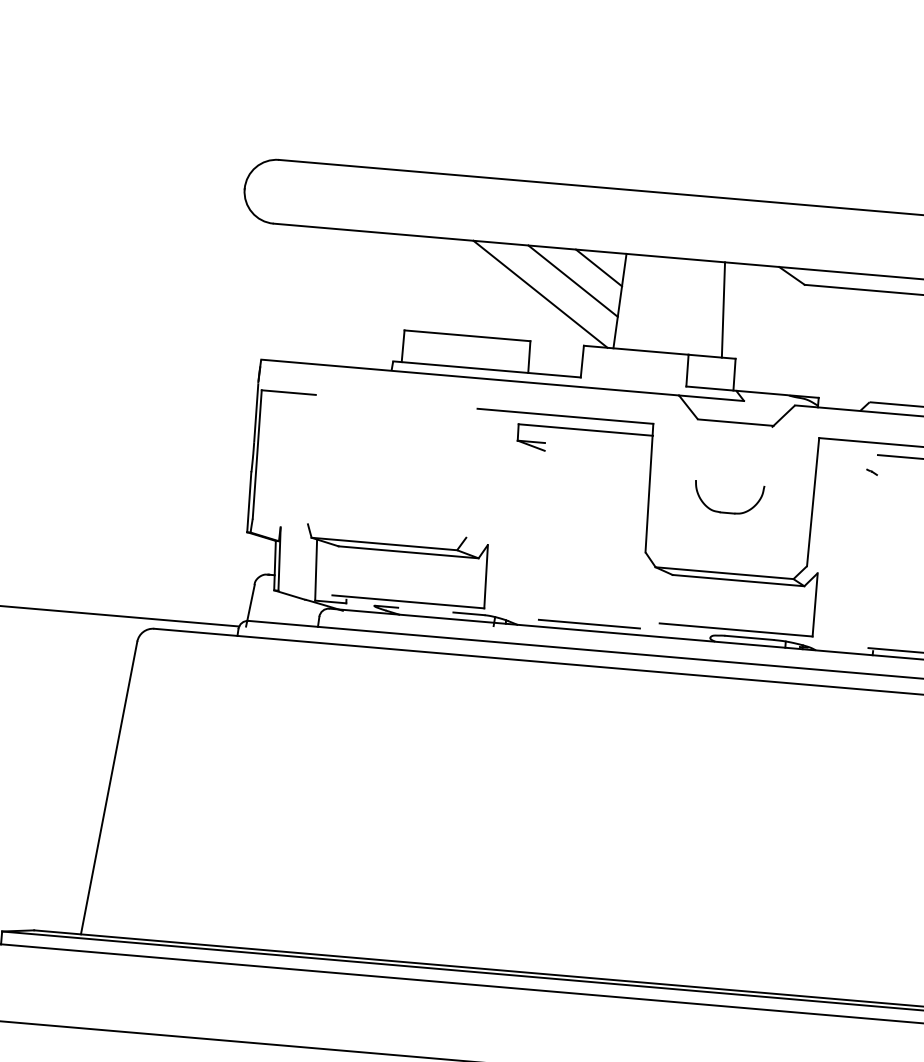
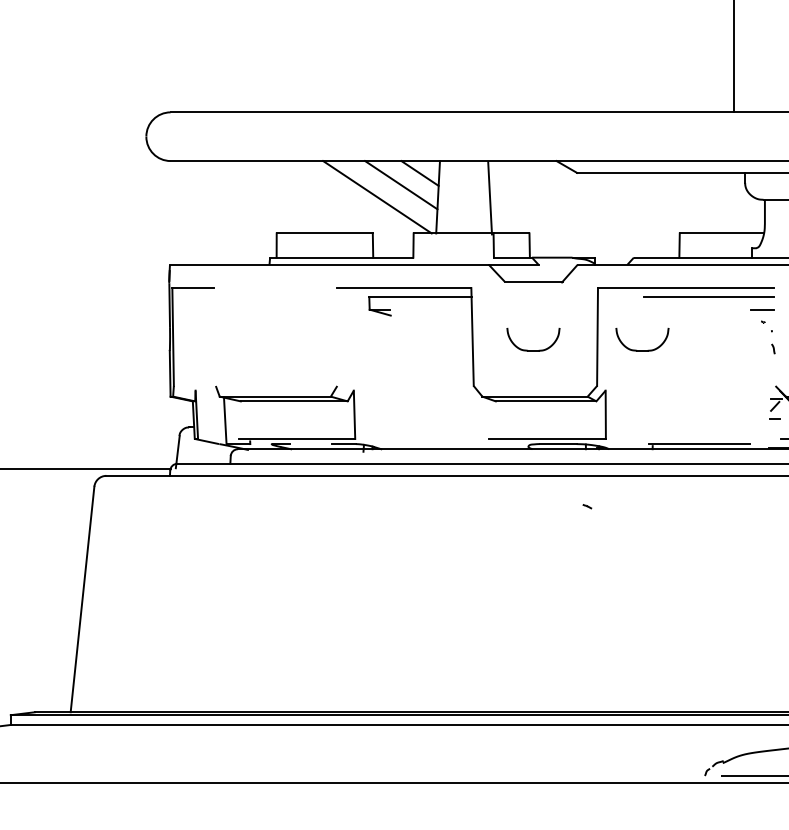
line: (723, 310) -> (490, 198), moved
part: (872, 472) -> (587, 506), moved
part: (870, 524) -> (642, 350), added
line: (588, 624) -> (435, 444), removed

